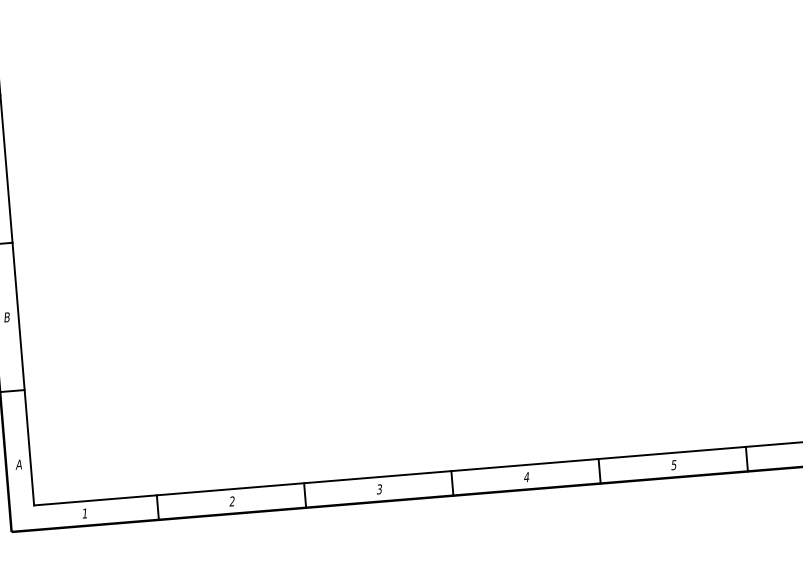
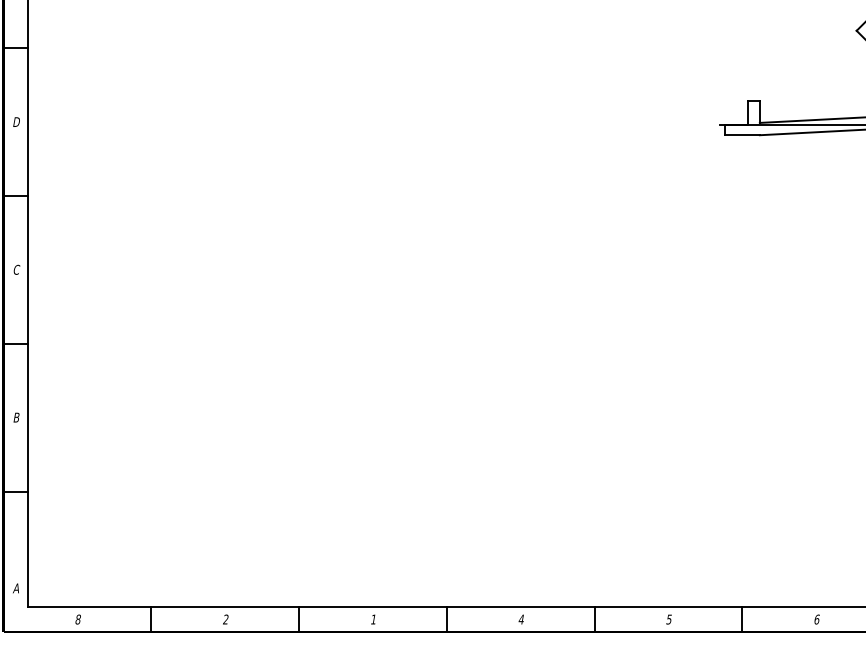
text: (18, 464) -> (15, 588), moved
text: (379, 489) -> (373, 619), 3 -> 1
text: (84, 513) -> (77, 619), 1 -> 8

